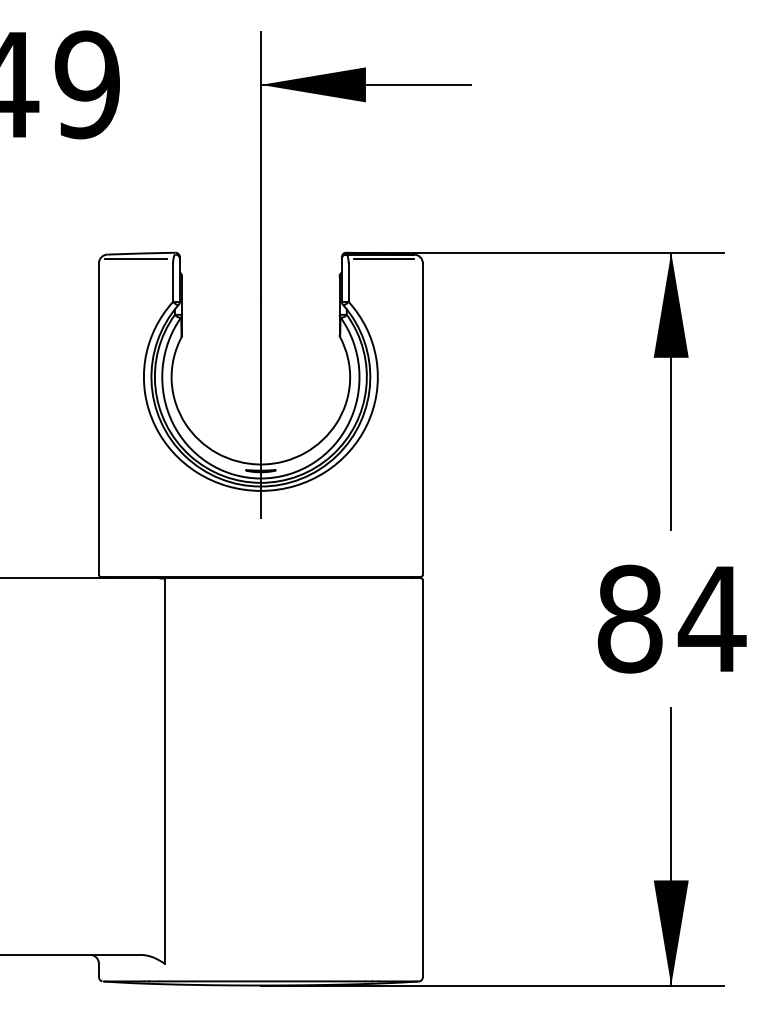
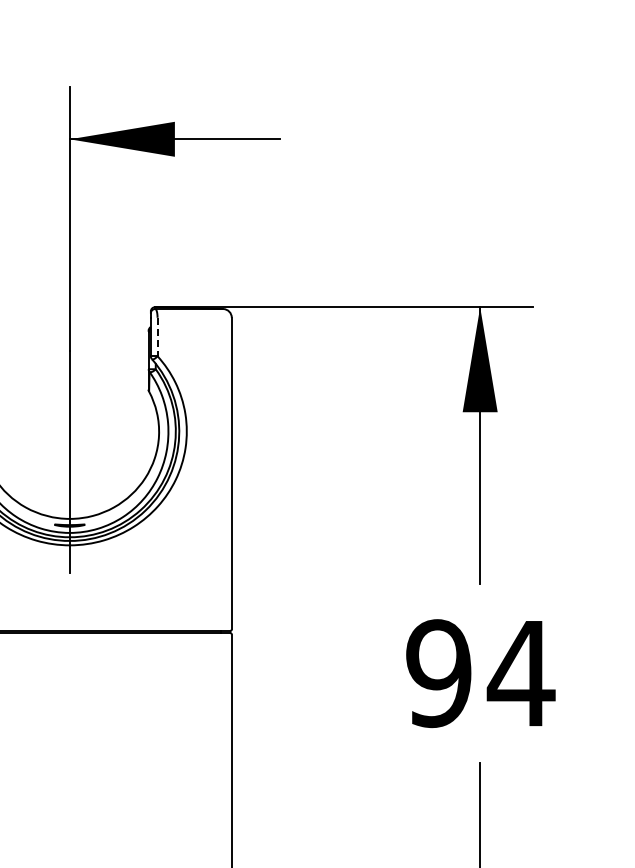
line: (383, 259) -> (192, 313), removed
line: (348, 283) -> (157, 337), solid -> dashed
text: (629, 618) -> (438, 672), 84 -> 94

